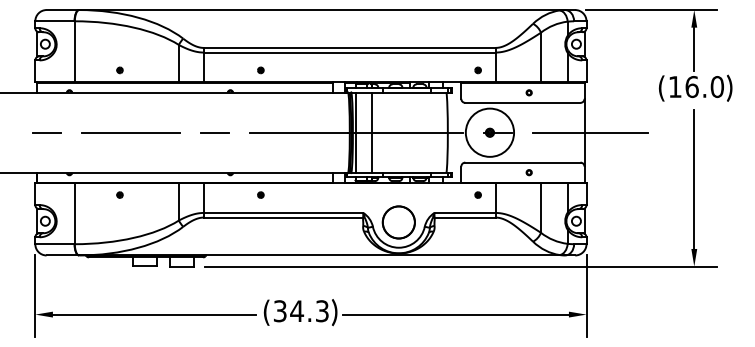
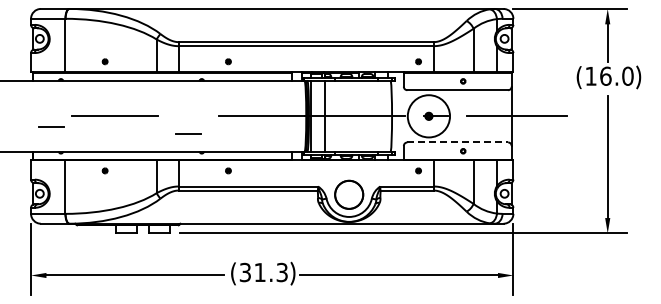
line: (47, 131) -> (51, 126), moved
line: (215, 131) -> (188, 133), moved
line: (523, 162) -> (458, 142), solid -> dashed
text: (297, 311) -> (260, 272), (34.3 -> (31.3

